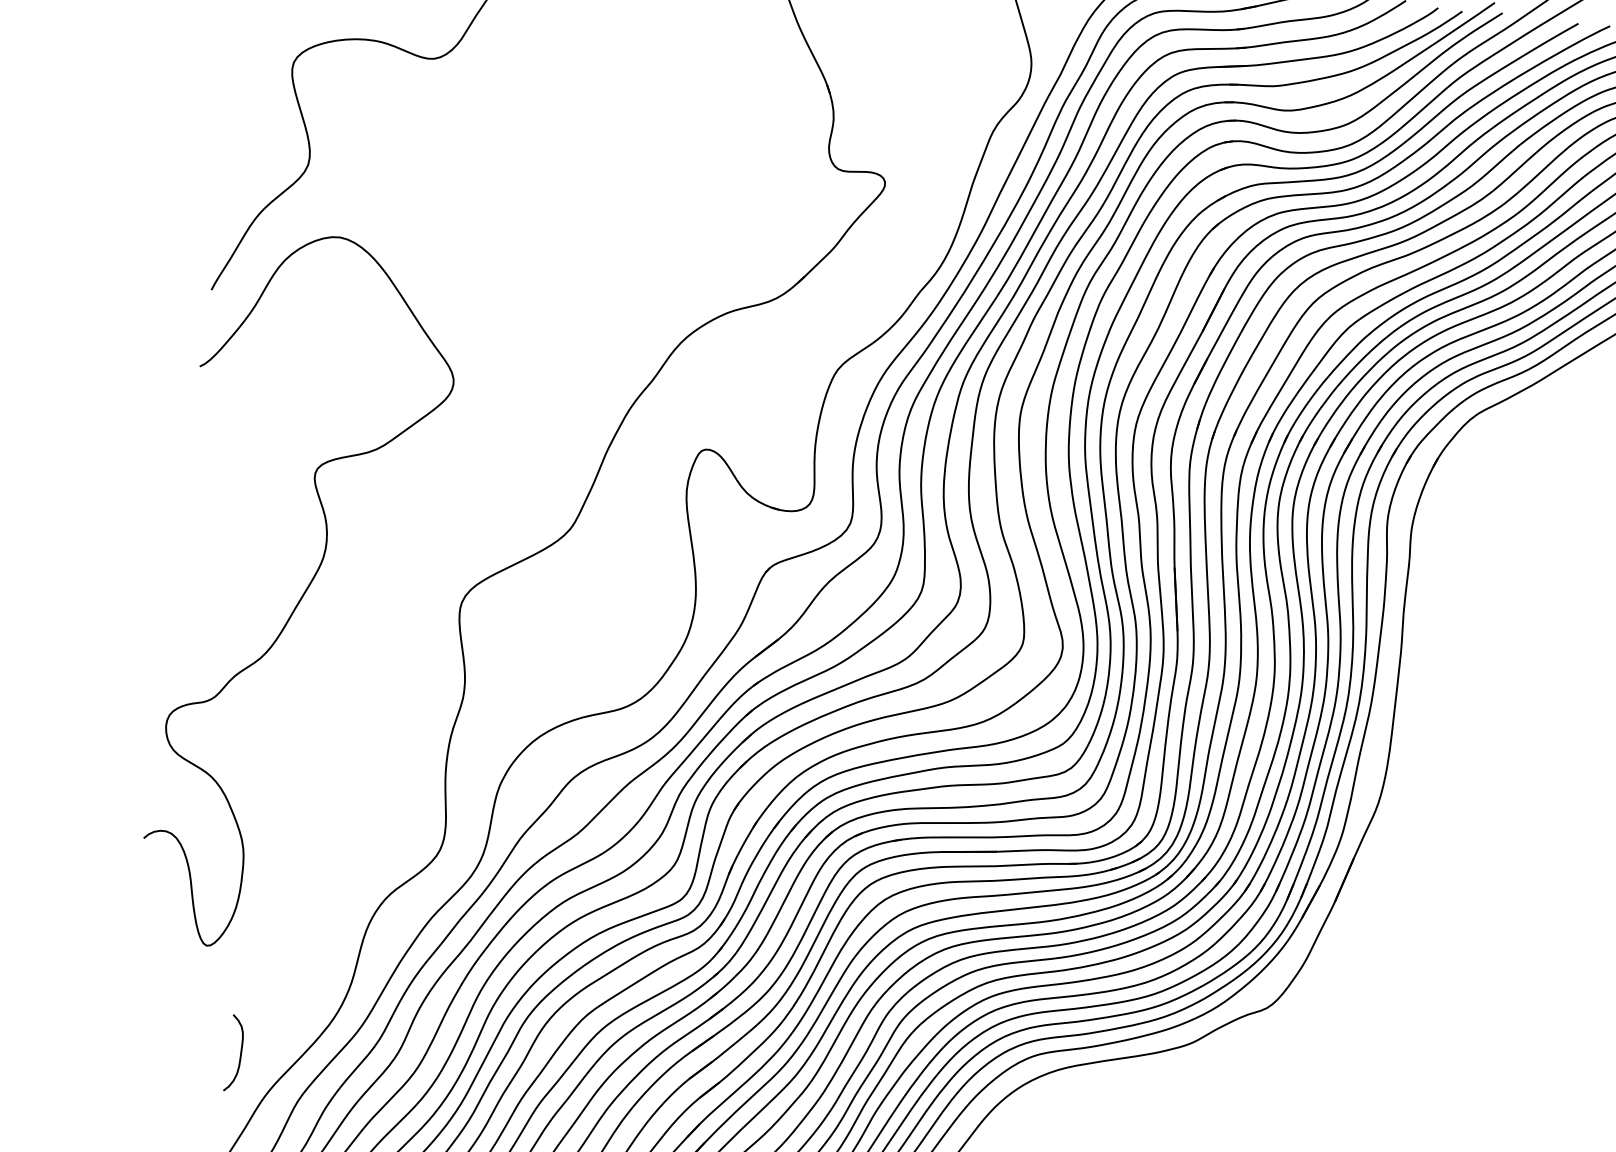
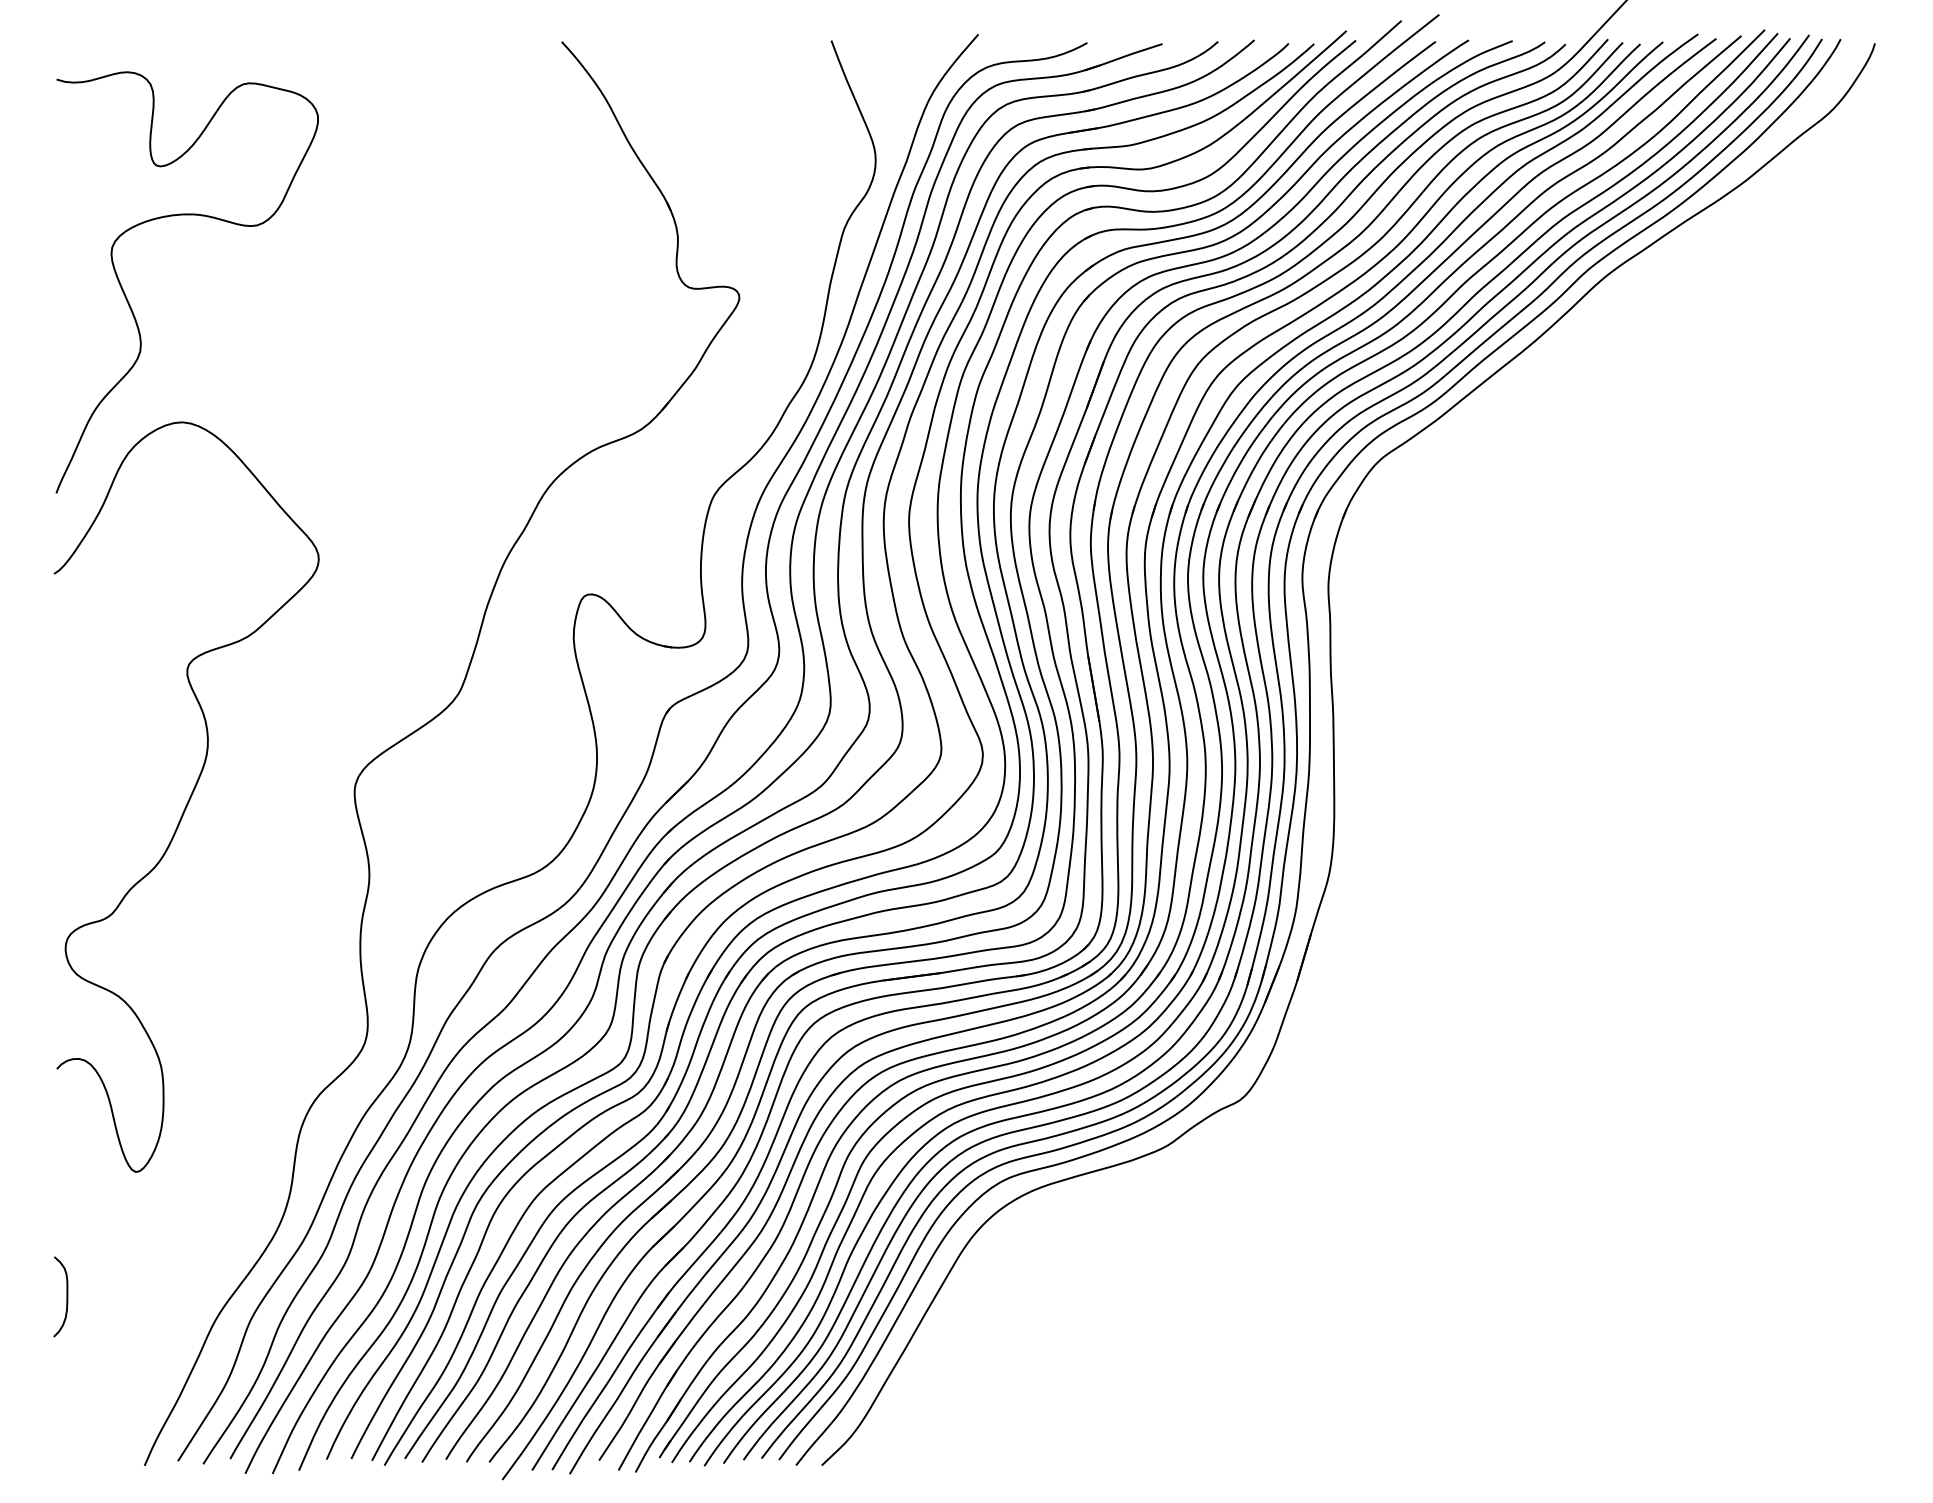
curve: (240, 1053) -> (66, 1296), moved

